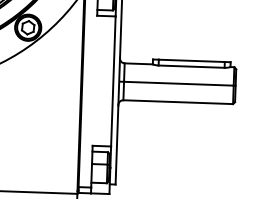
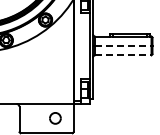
line: (178, 82) -> (123, 45), solid -> dashed
line: (178, 102) -> (123, 55), solid -> dashed

